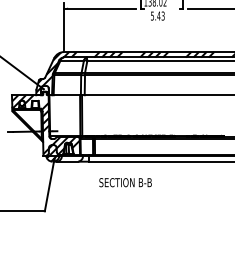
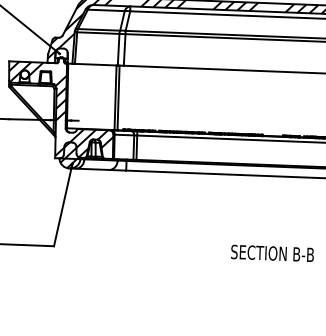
text: (125, 182) -> (272, 253), moved

